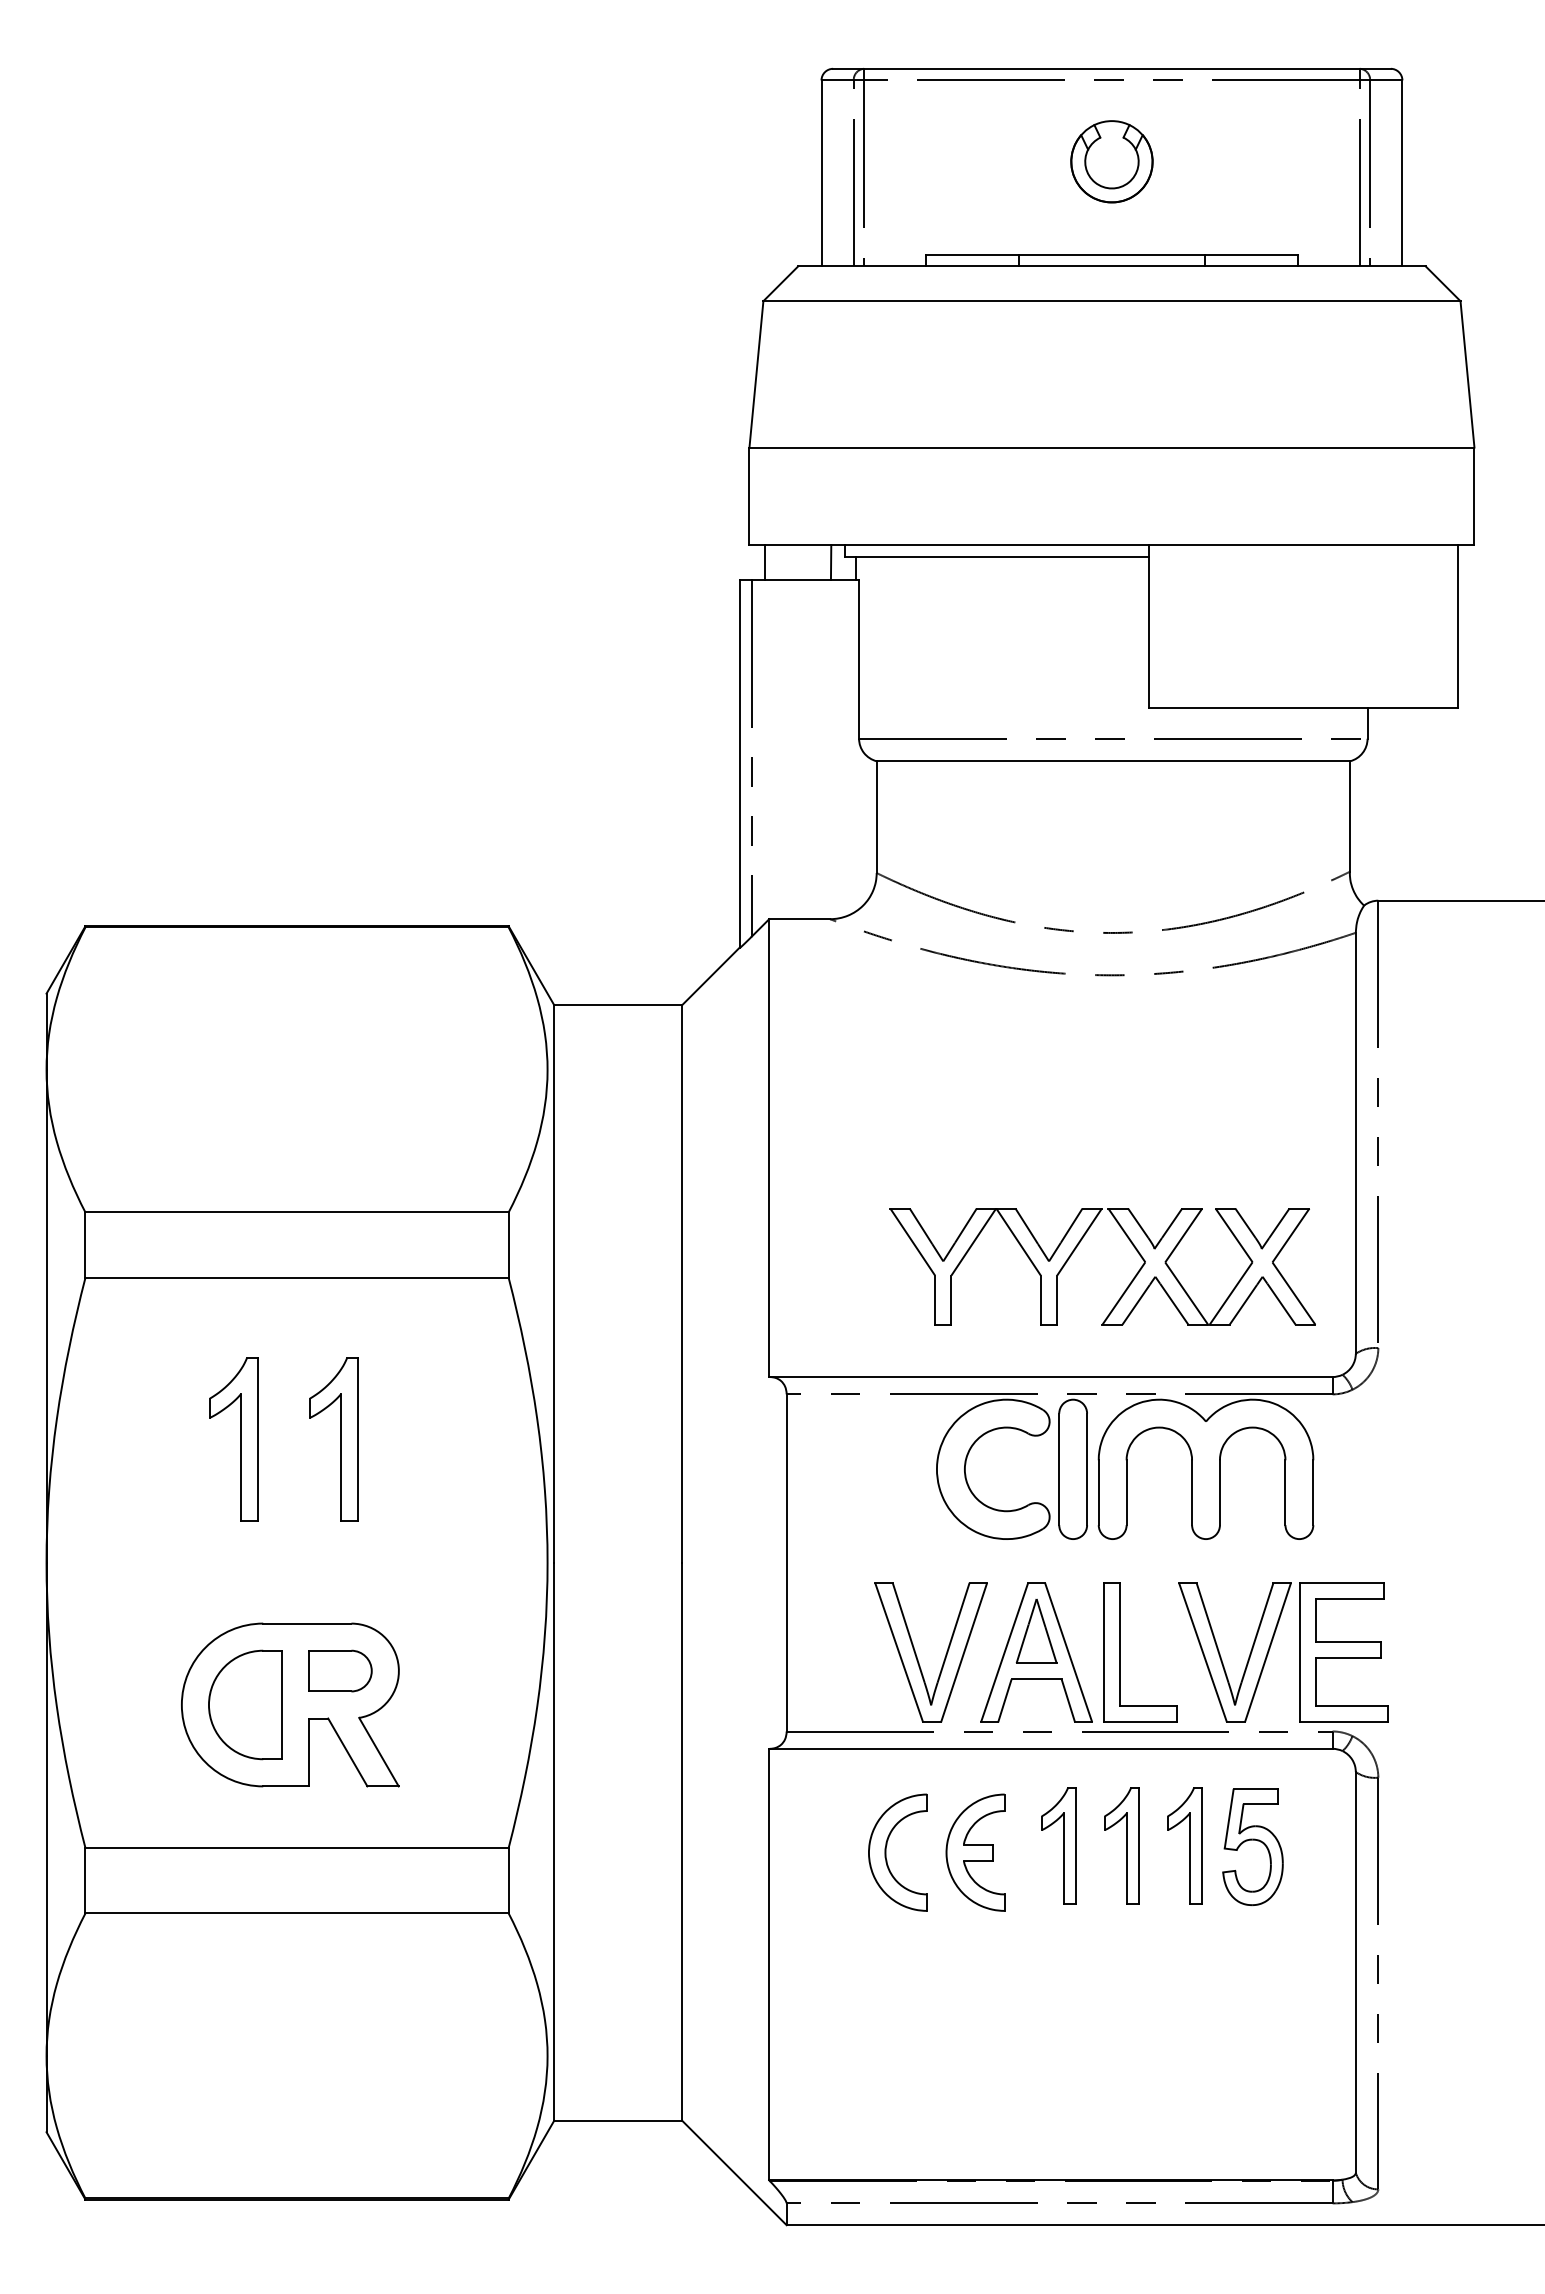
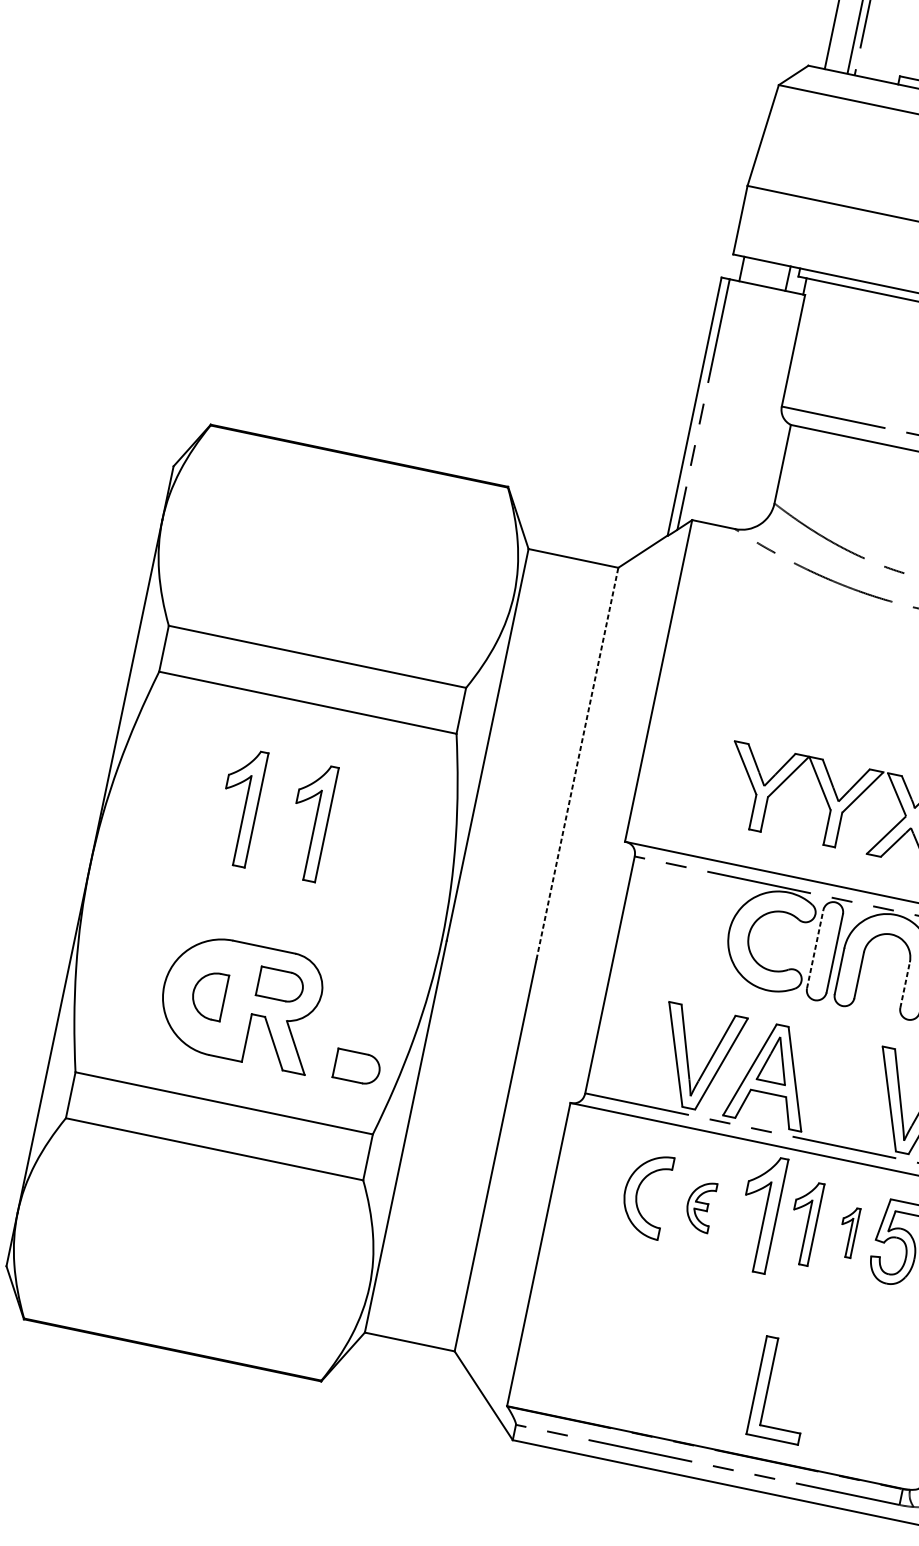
line: (682, 1284) -> (577, 764), solid -> dashed
line: (1059, 1469) -> (815, 949), solid -> dashed
line: (1192, 1492) -> (905, 985), solid -> dashed
part: (1120, 1652) -> (768, 1387), moved
part: (245, 1704) -> (209, 994), size x0.6
part: (468, 1760) -> (357, 1067), added
part: (1058, 1845) -> (759, 1213), size x1.4
part: (1184, 1845) -> (848, 1231), size x0.6
part: (975, 1852) -> (700, 1206), size x0.6

